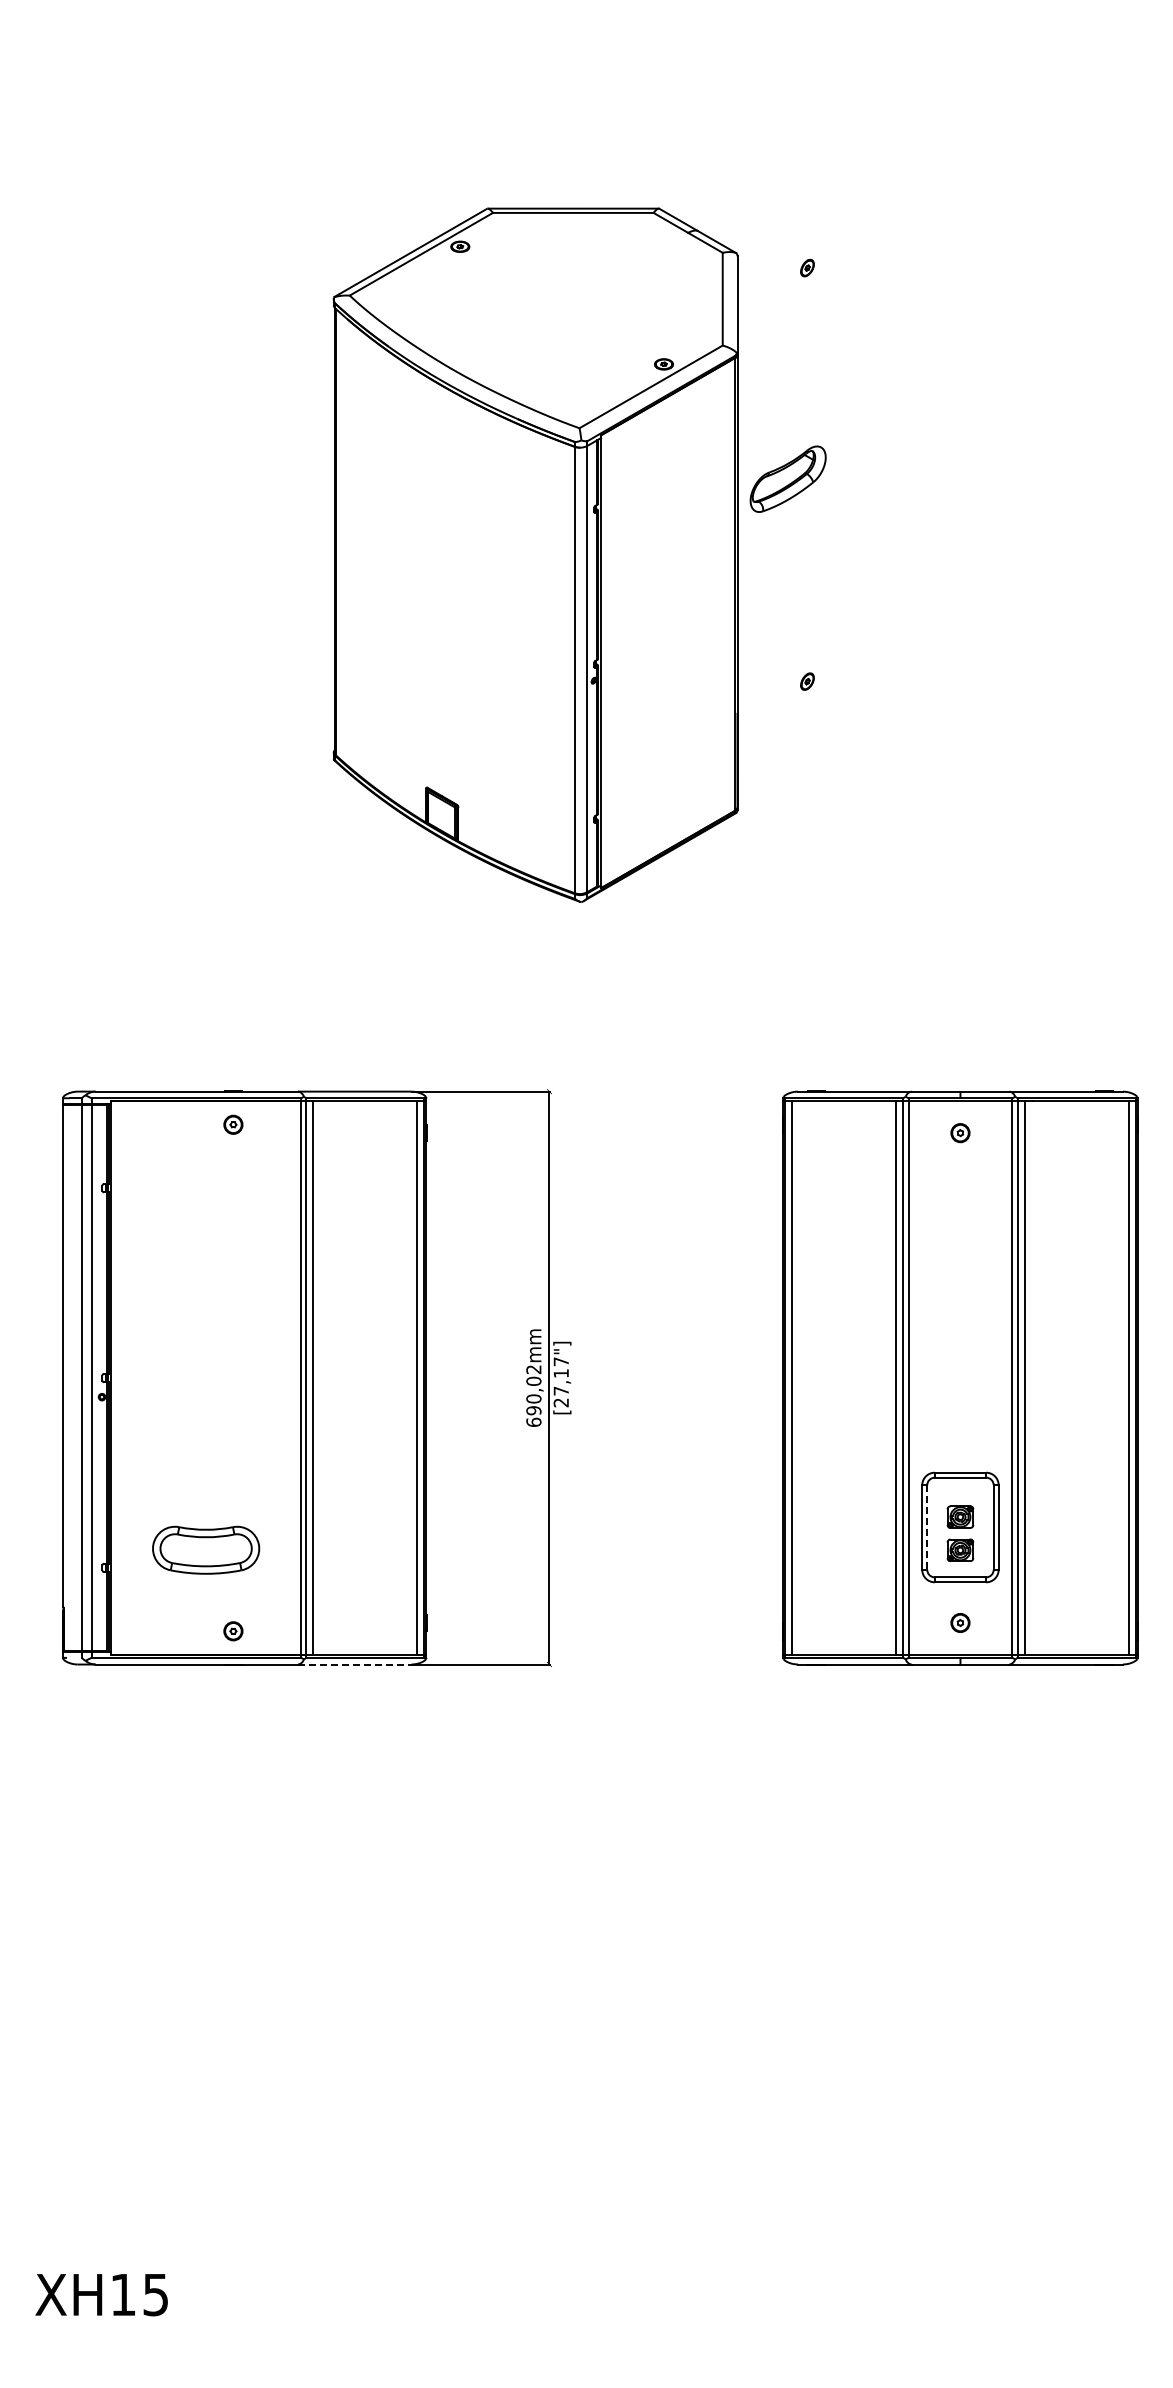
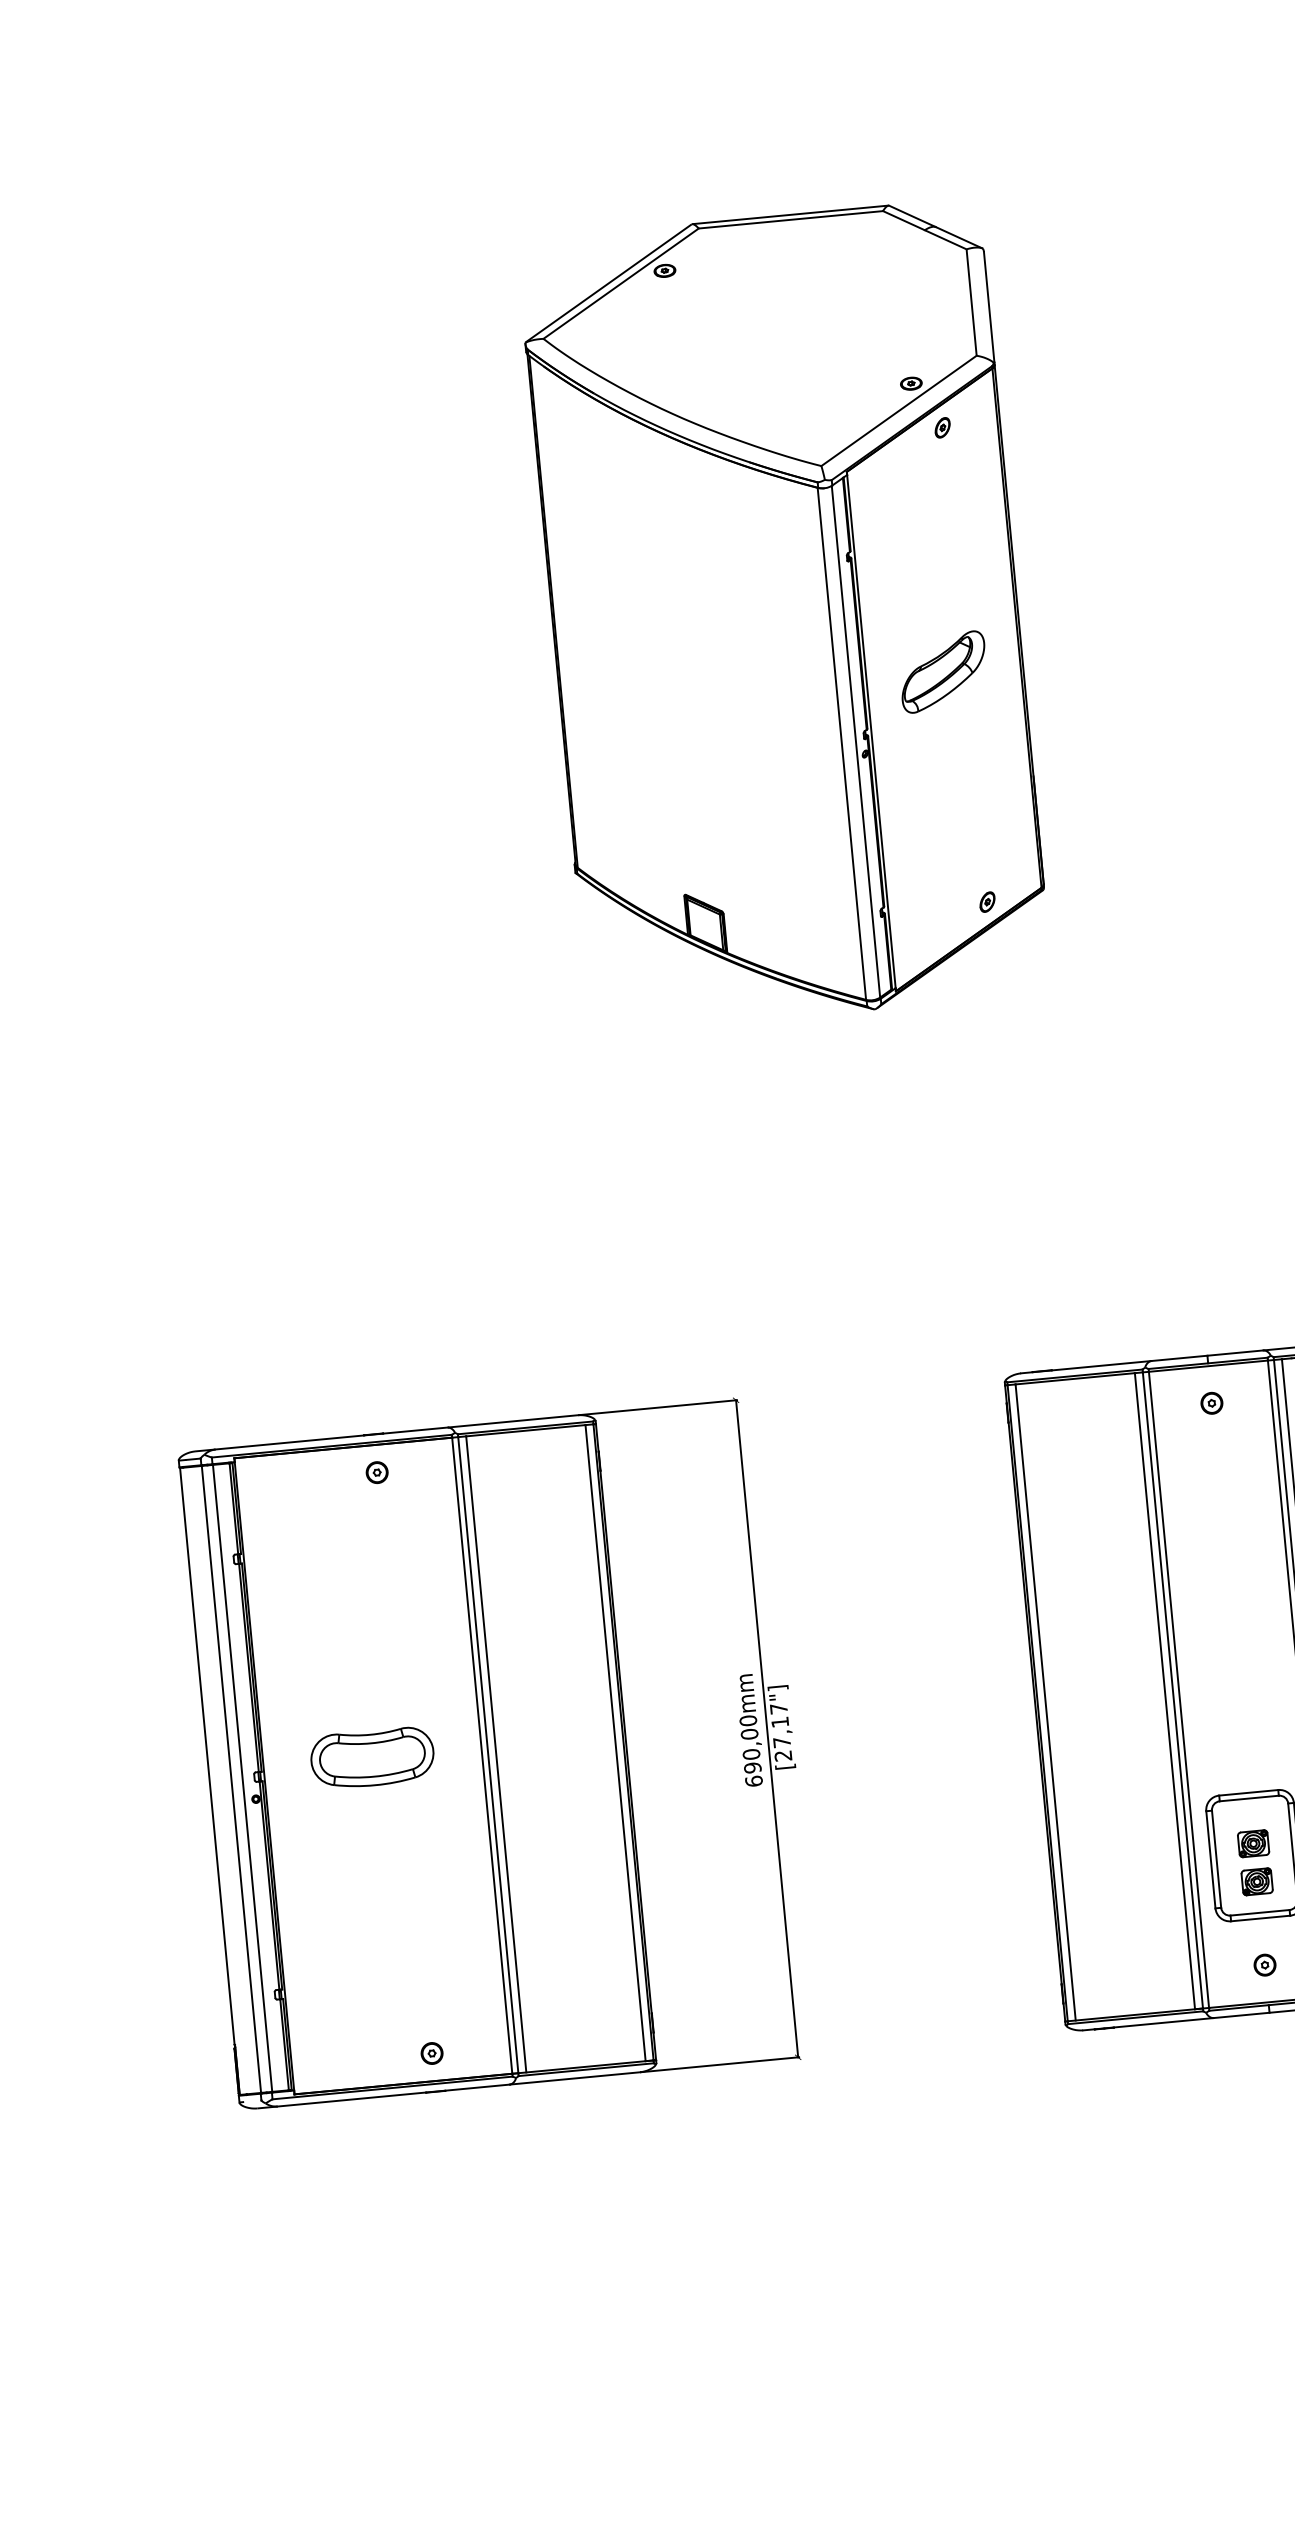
part: (535, 554) -> (784, 615), moved
text: (533, 1369) -> (747, 1720), 690,02mm -> 690,00mm
line: (927, 1528) -> (1216, 1860), dashed -> solid
part: (206, 1549) -> (372, 1757), moved
line: (354, 1664) -> (574, 2078), dashed -> solid

